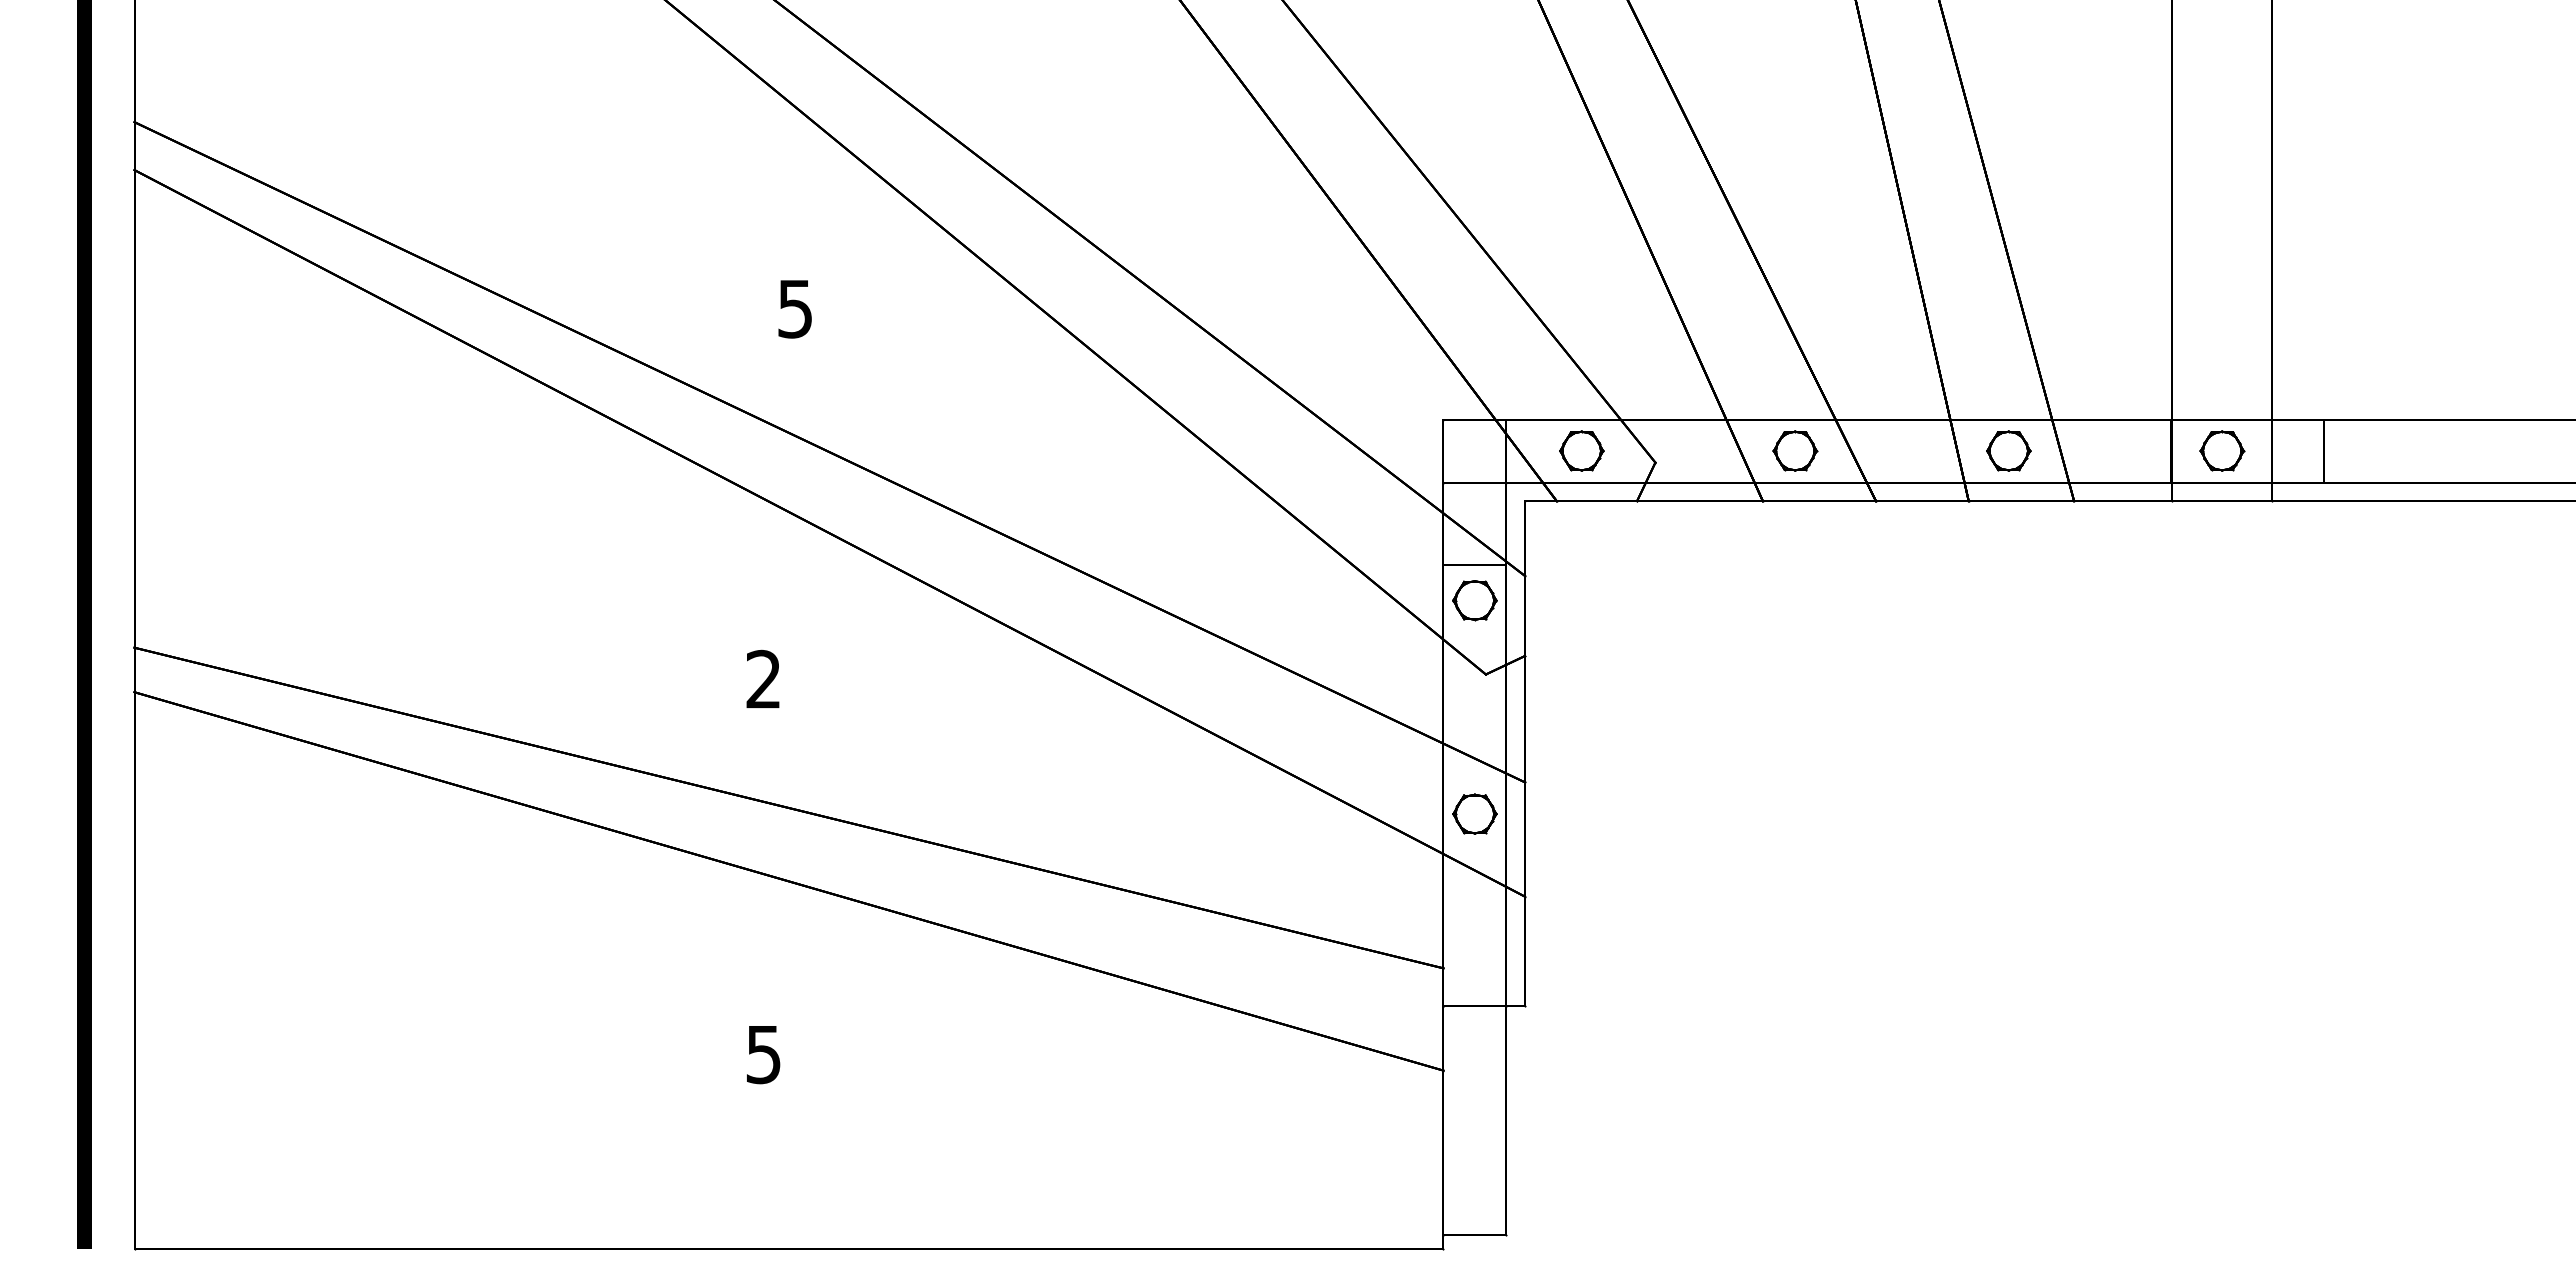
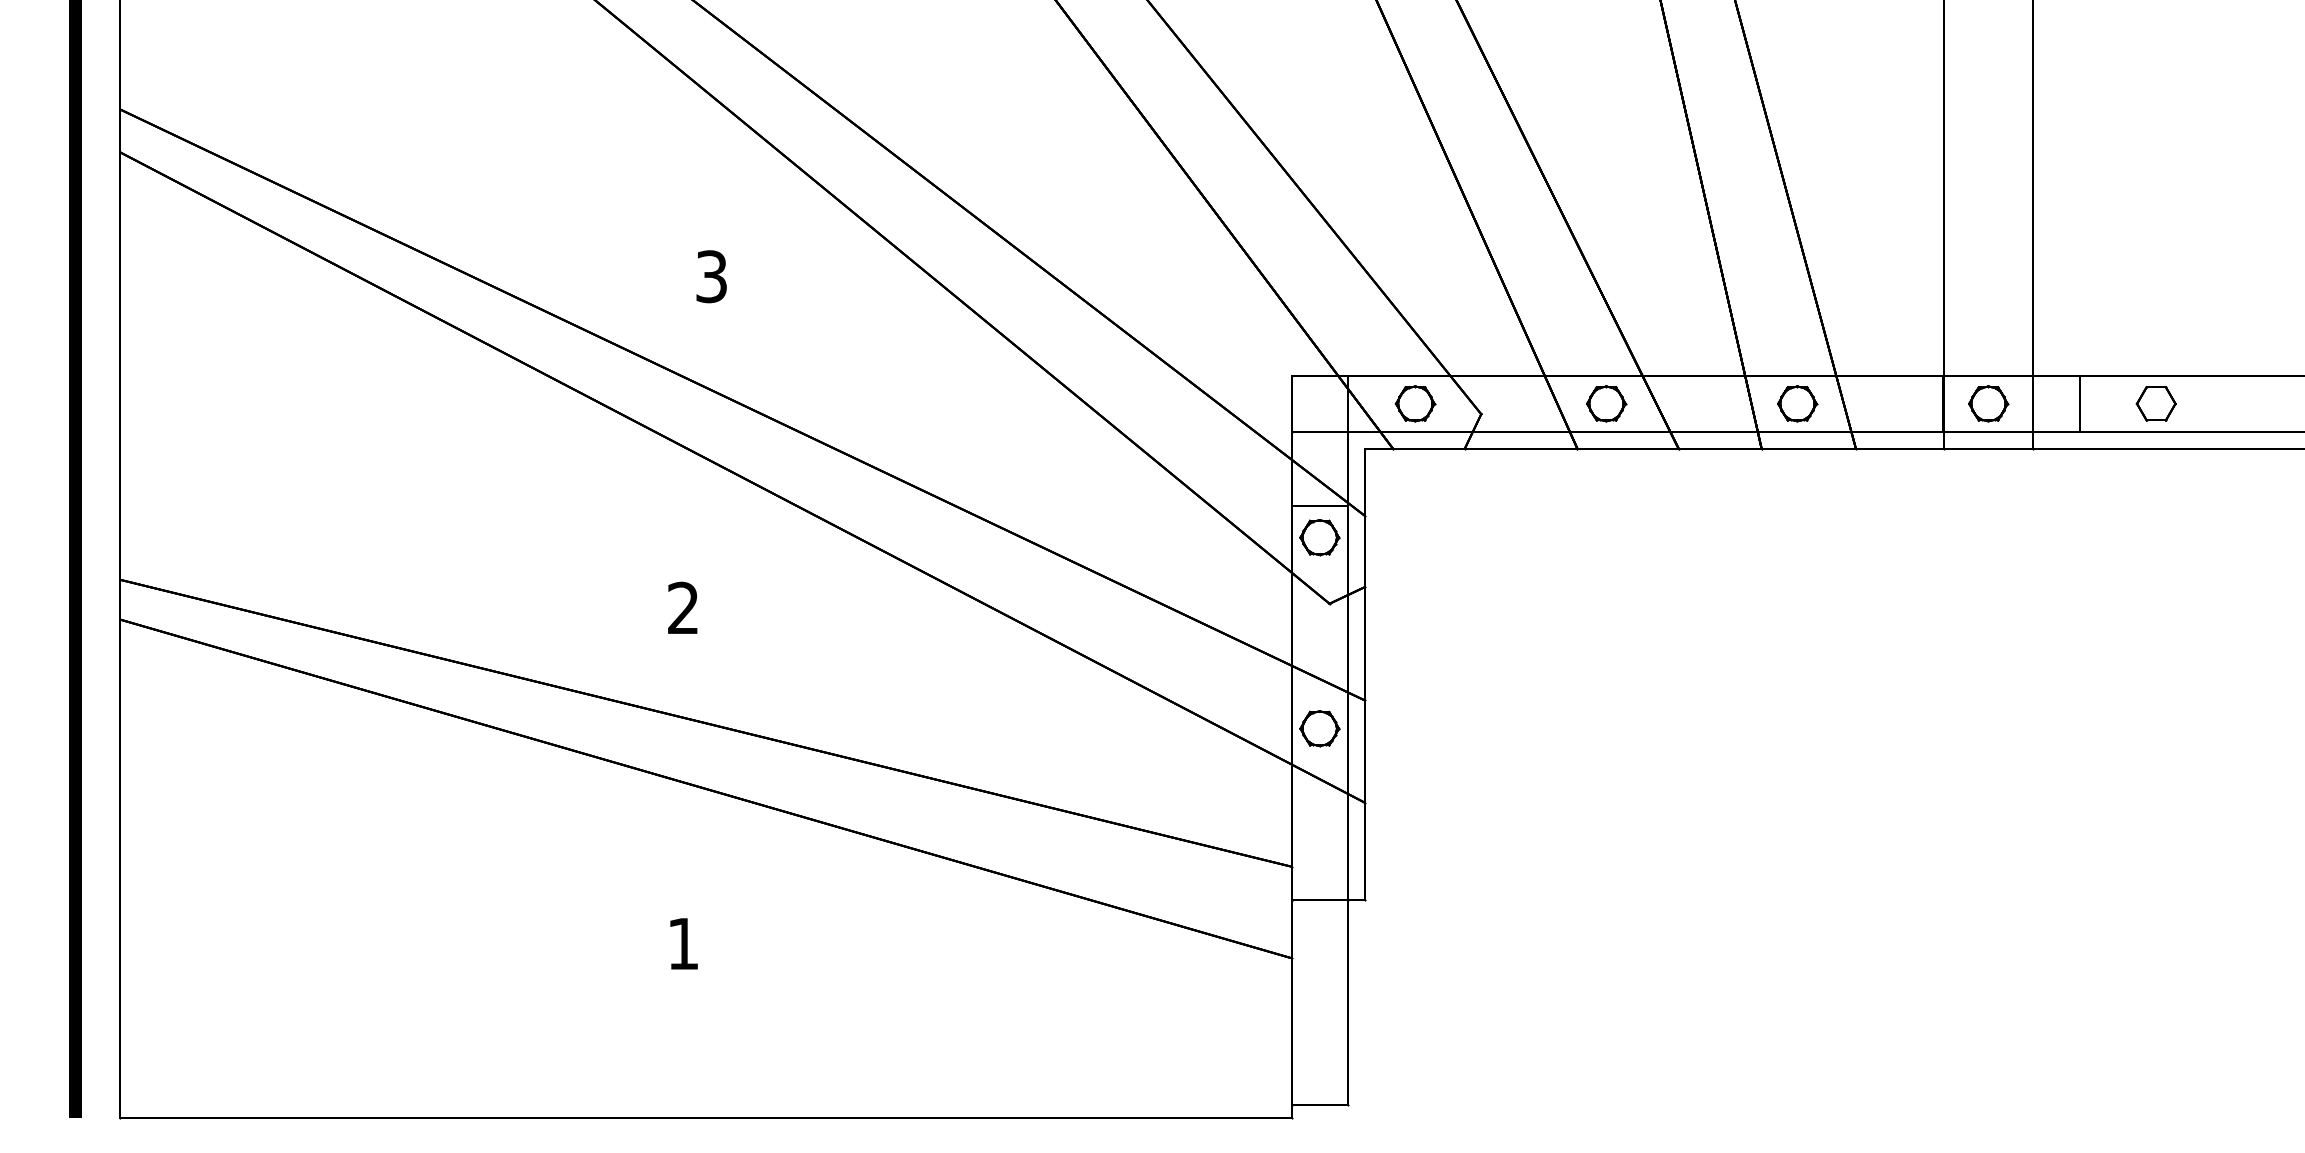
text: (795, 308) -> (711, 276), 5 -> 3
part: (2409, 451) -> (2156, 404), added
text: (763, 1055) -> (683, 944), 5 -> 1

